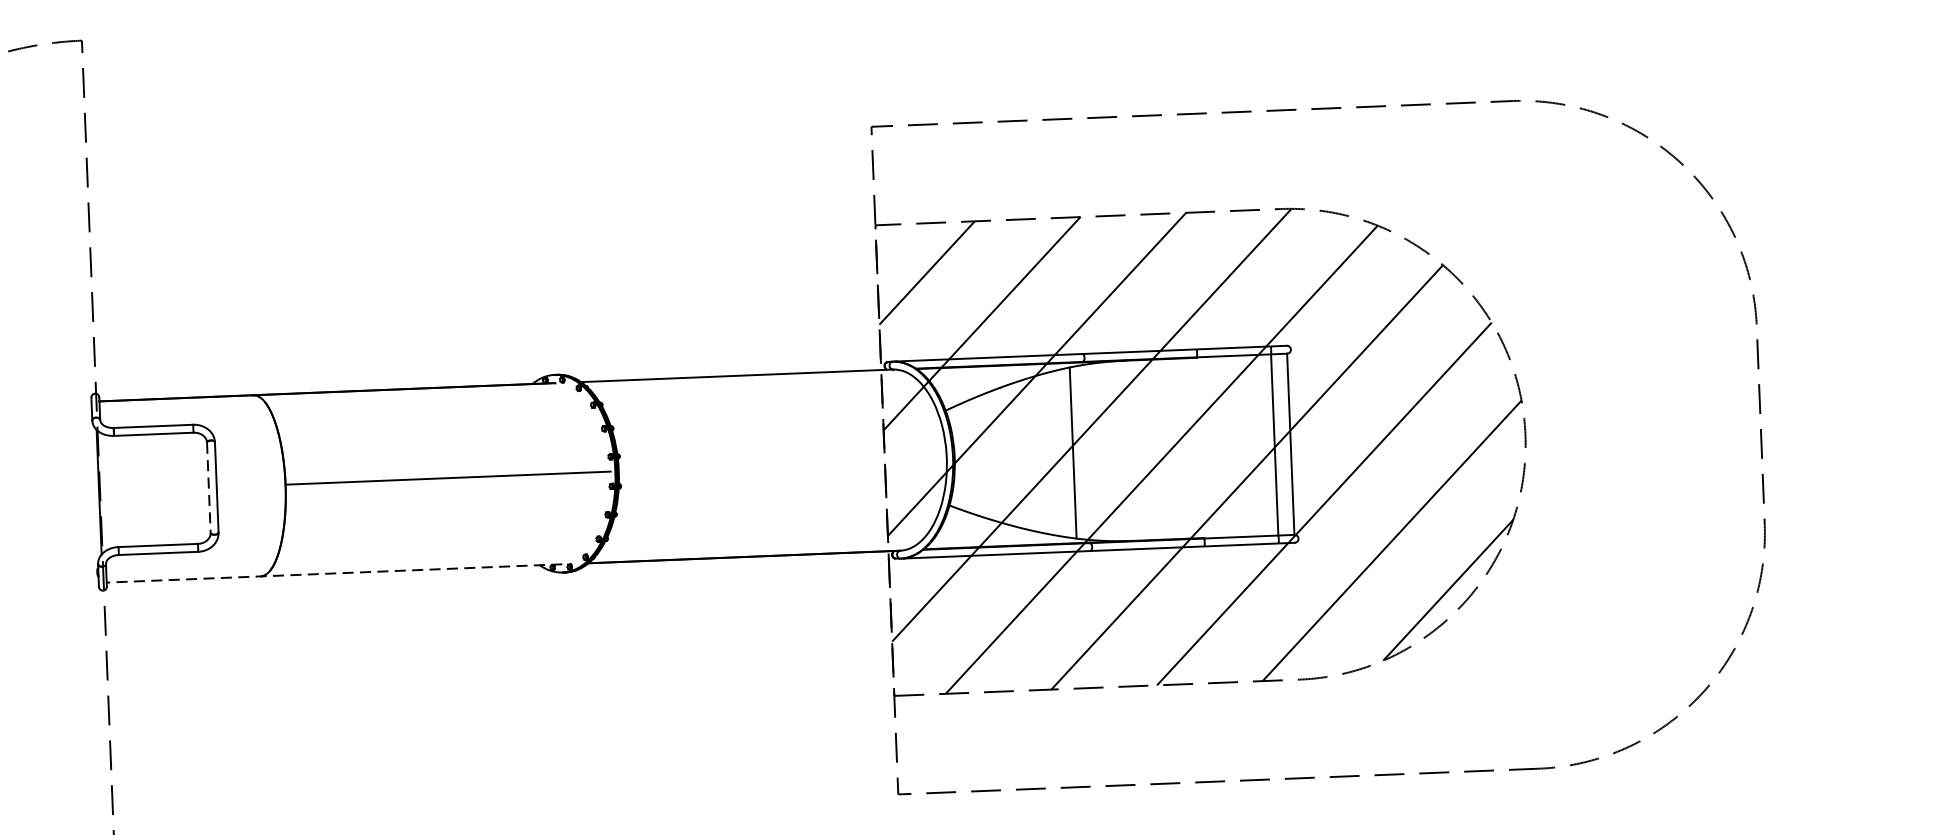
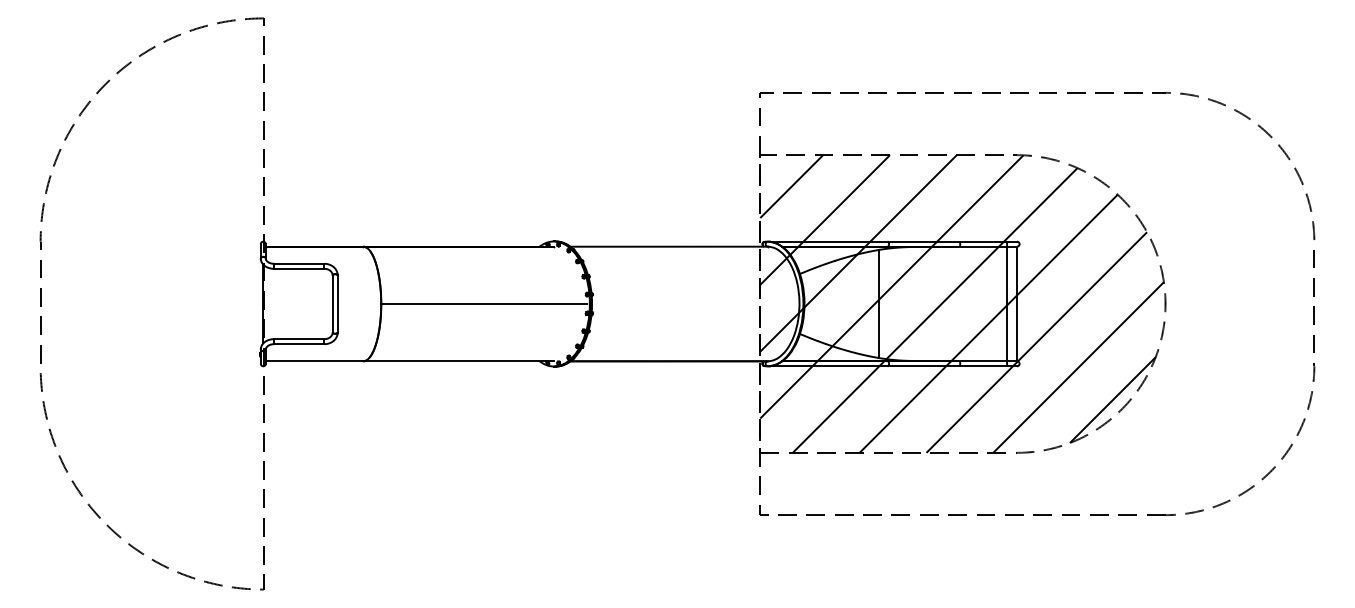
line: (208, 488) -> (332, 304), dashed -> solid
line: (333, 573) -> (409, 361), dashed -> solid

